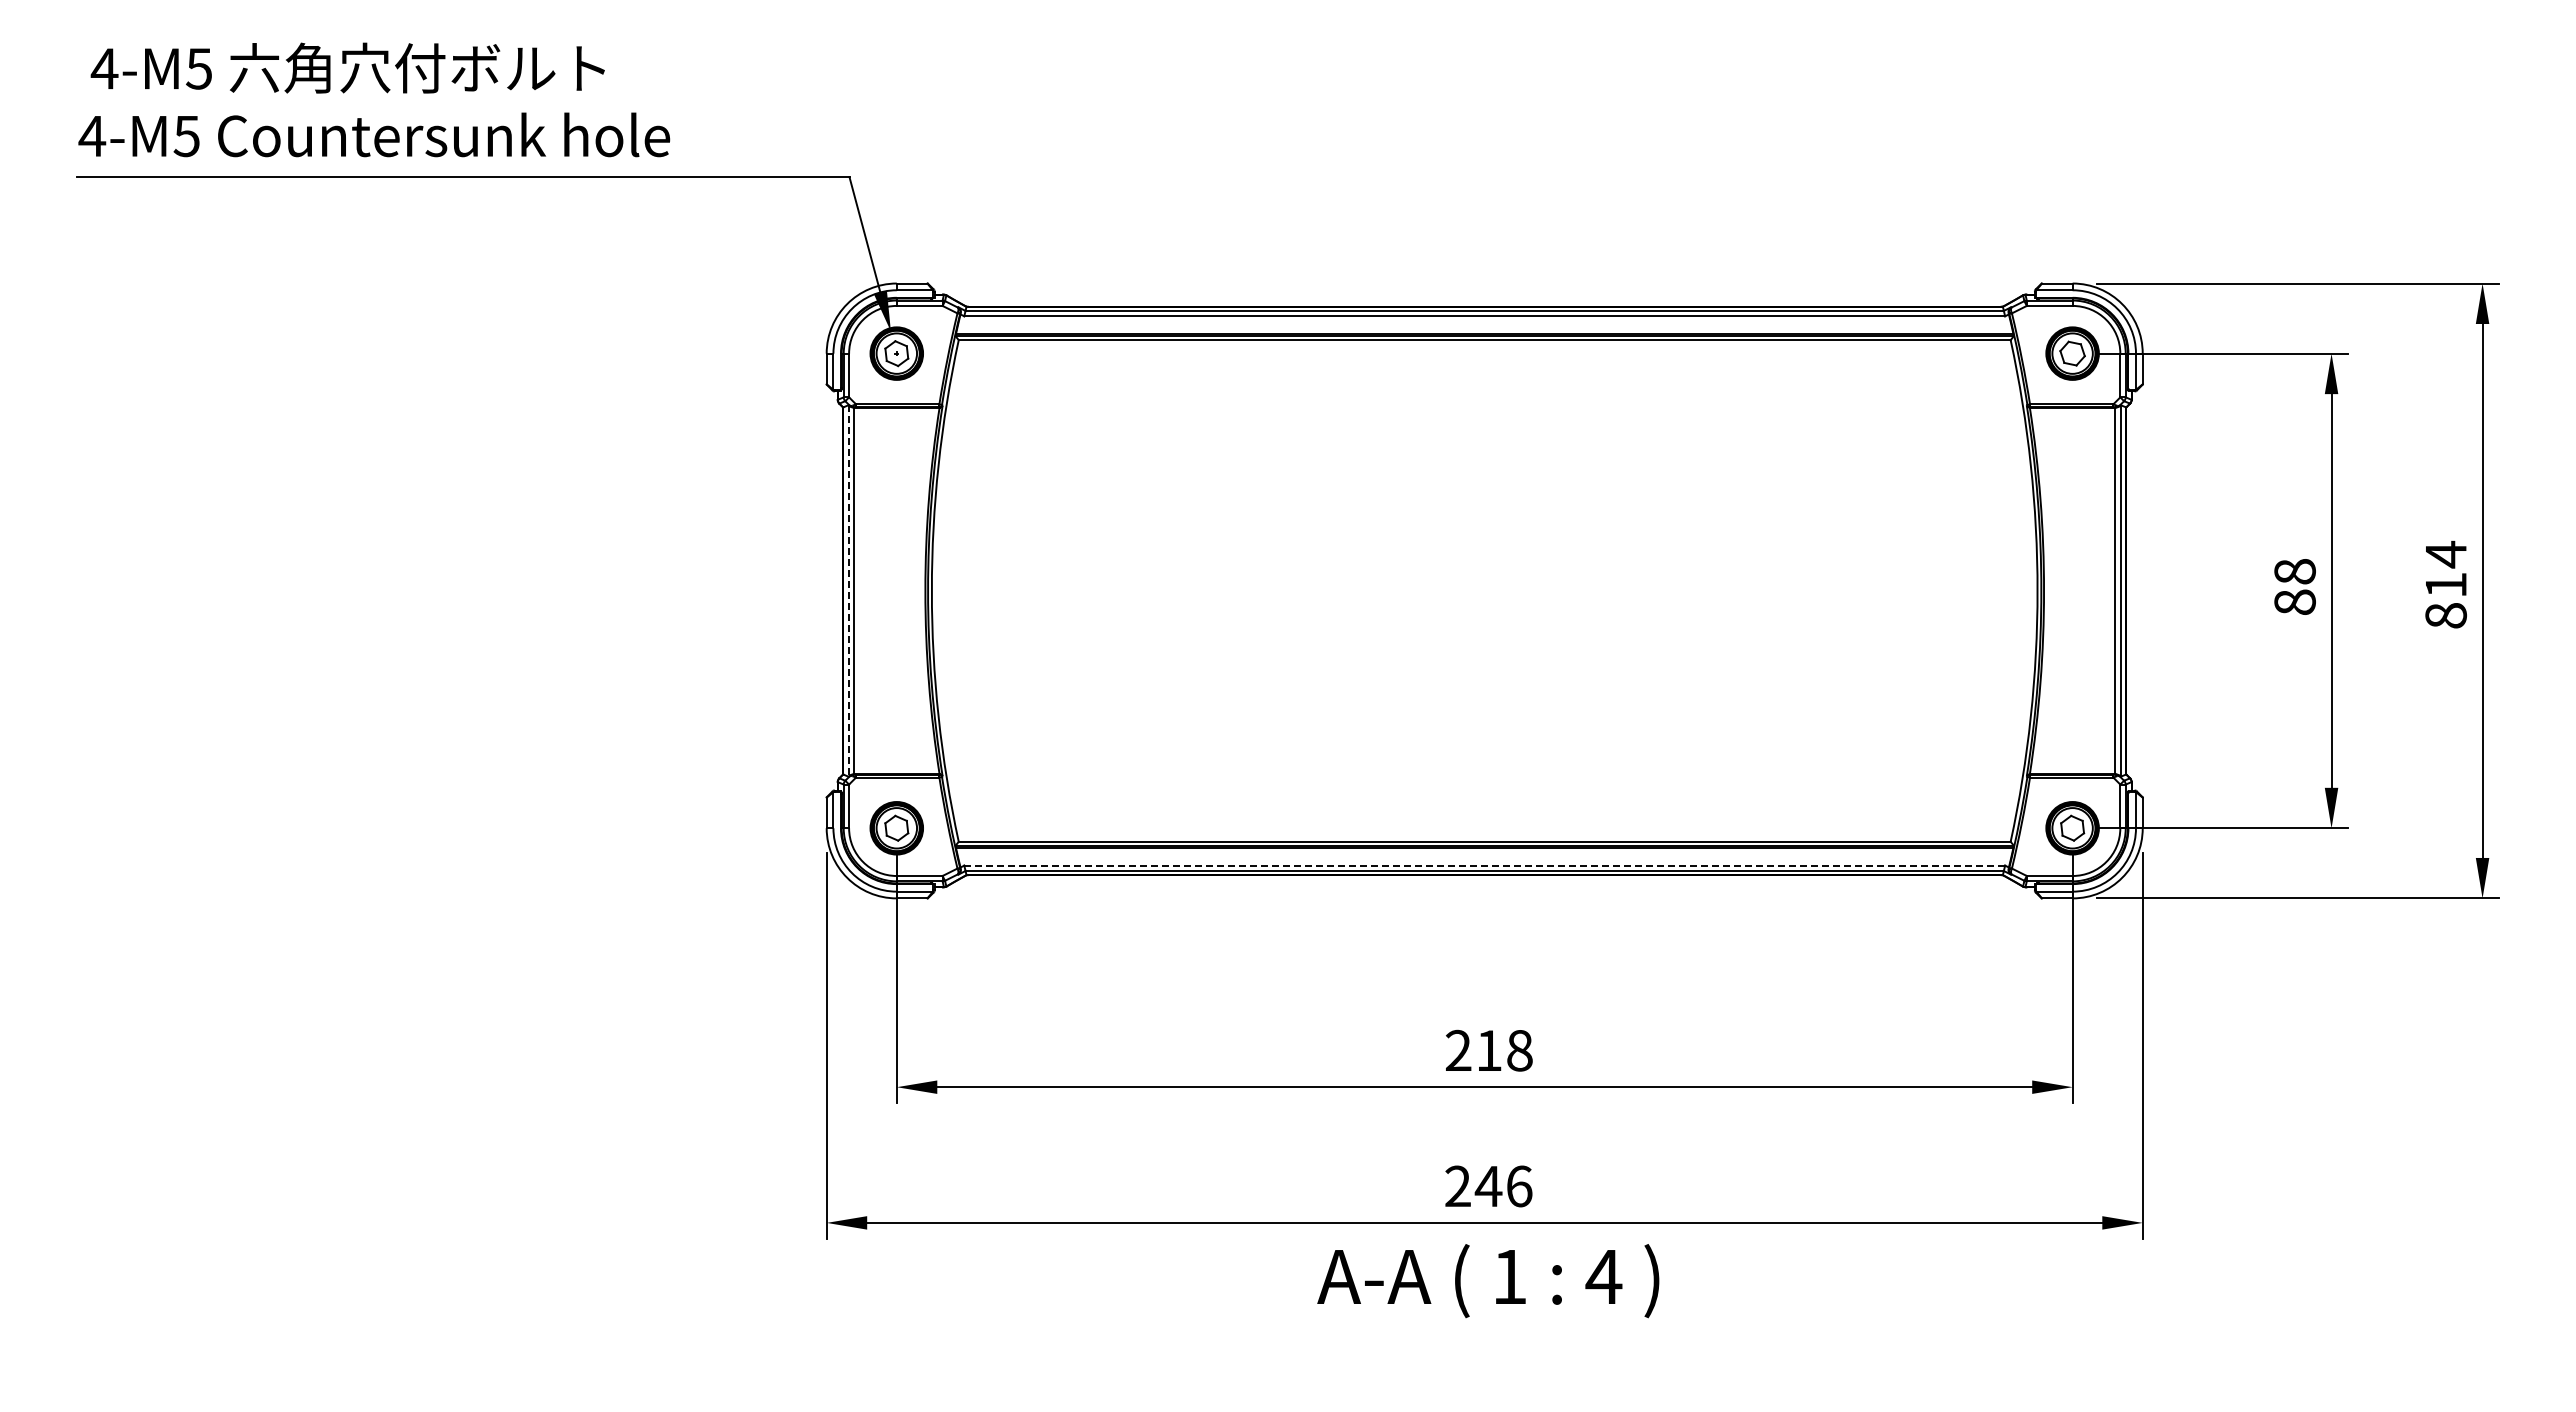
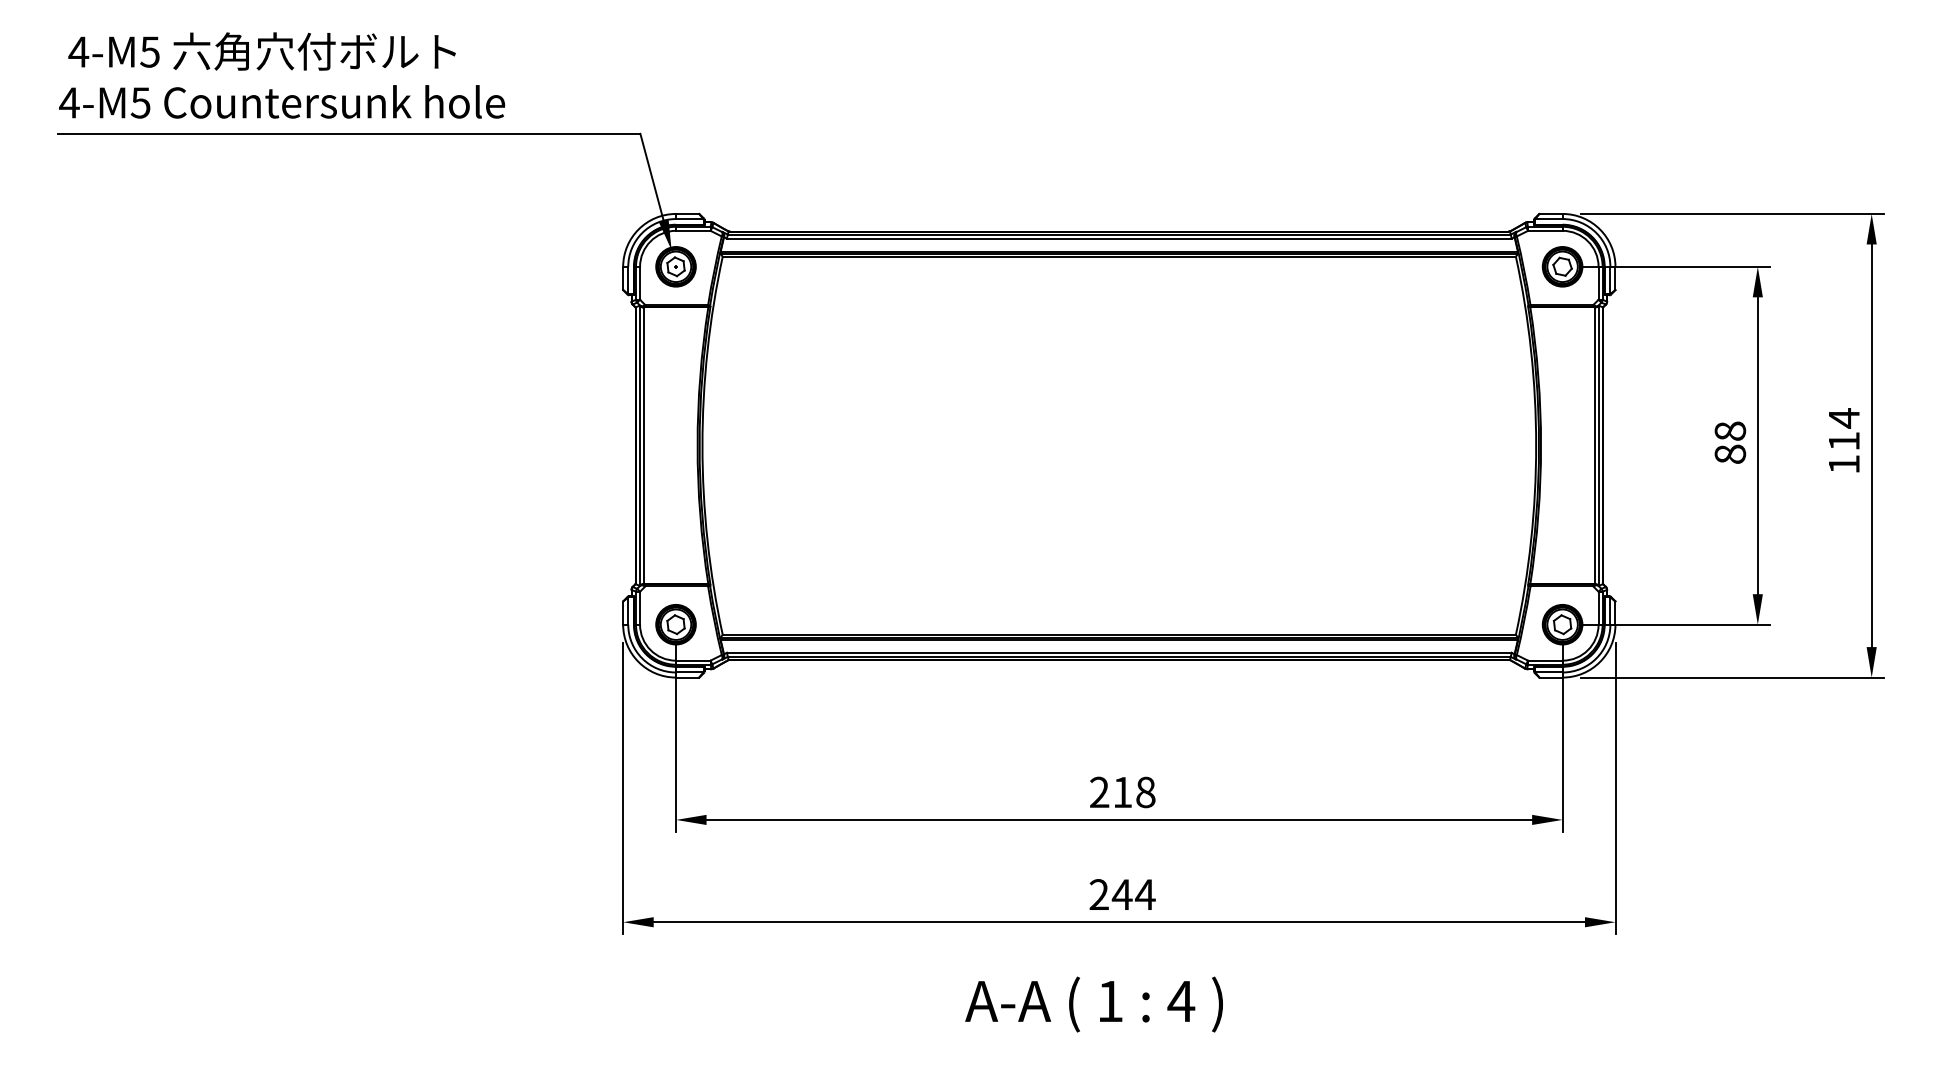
line: (848, 590) -> (639, 445), dashed -> solid
text: (2446, 615) -> (1844, 464), 814 -> 114
line: (1484, 865) -> (1119, 652), dashed -> solid
text: (1519, 1186) -> (1145, 894), 246 -> 244
text: (1488, 1281) -> (1094, 1004), moved

